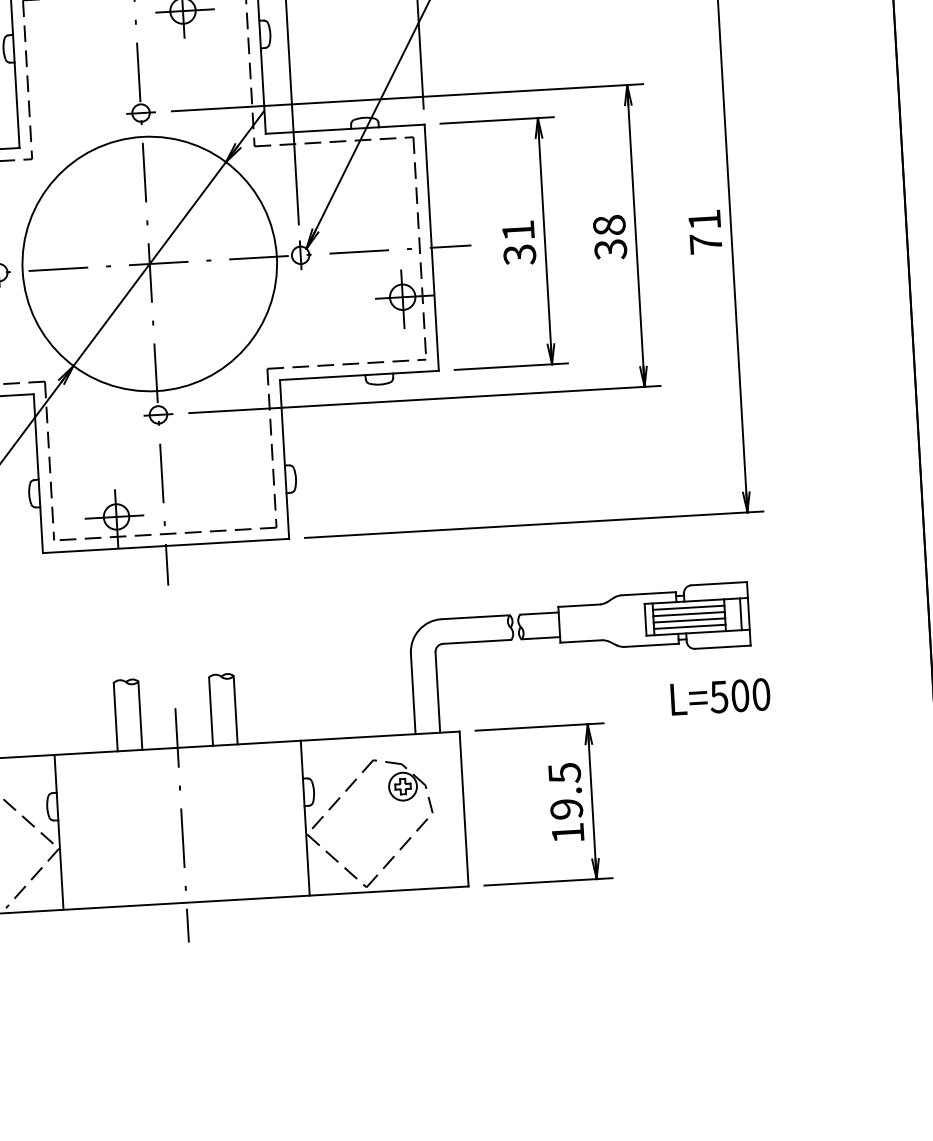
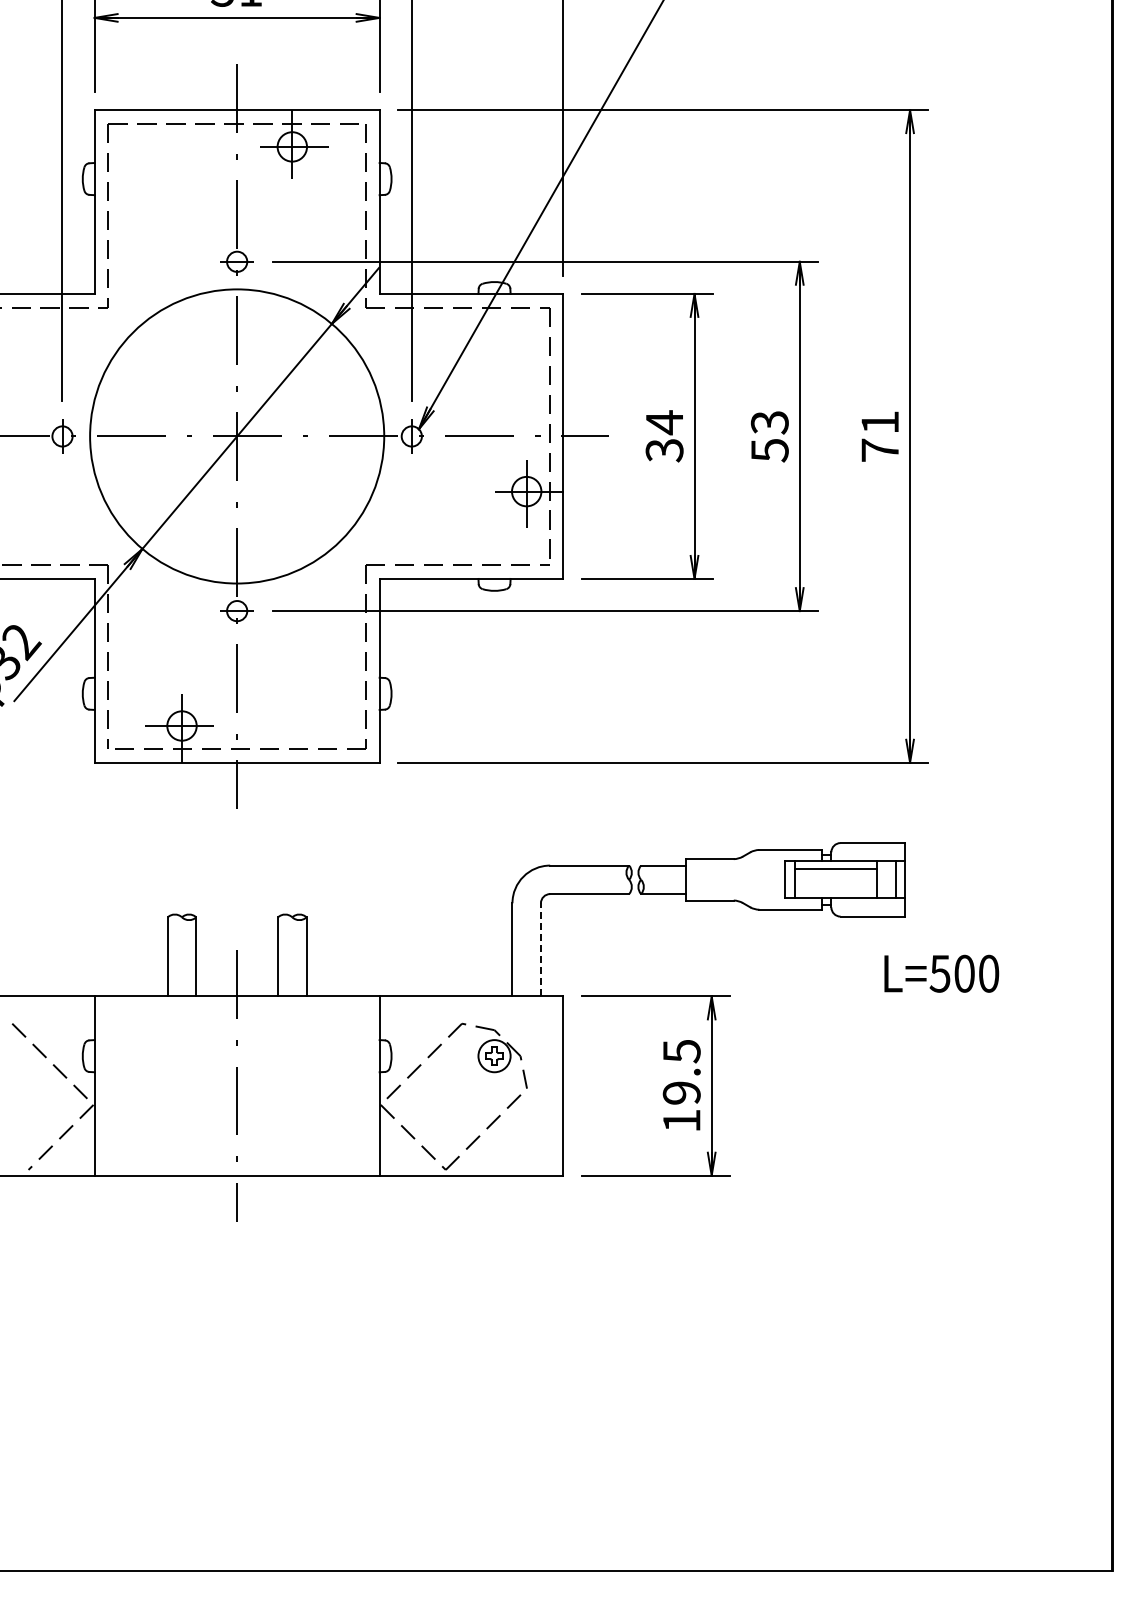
text: (518, 230) -> (664, 422), 31 -> 34
text: (609, 237) -> (769, 436), 38 -> 53
line: (688, 614) -> (835, 876), removed
line: (689, 620) -> (835, 883), removed
line: (689, 626) -> (835, 890), removed
line: (437, 692) -> (540, 949), solid -> dashed
text: (720, 696) -> (941, 973), moved

